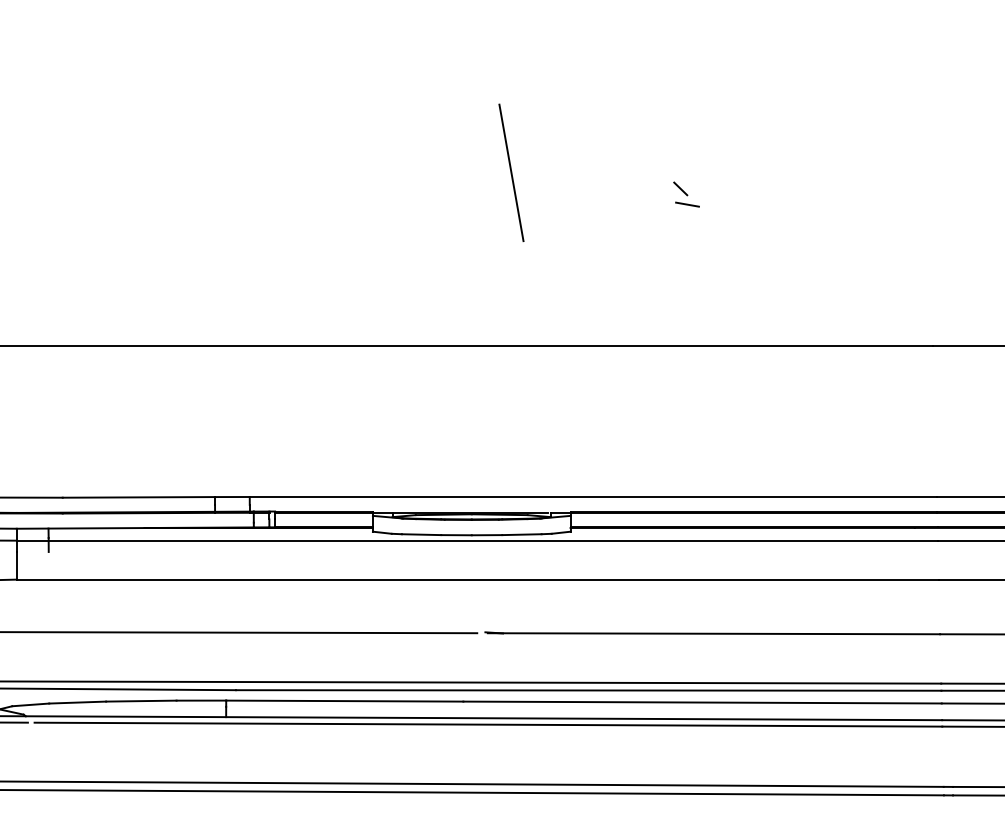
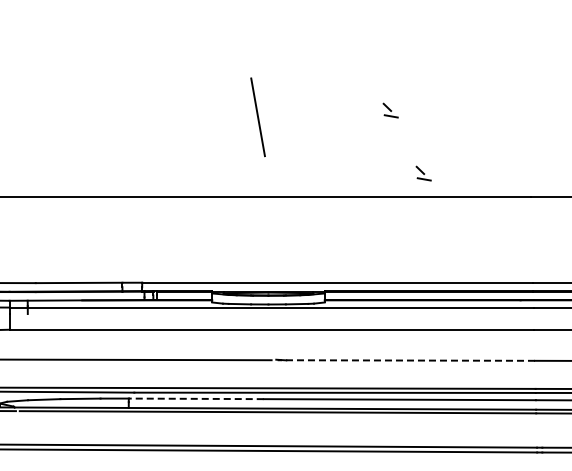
line: (510, 173) -> (257, 117), moved
part: (744, 305) -> (423, 173), added
line: (714, 633) -> (406, 360), solid -> dashed
line: (343, 700) -> (195, 398), solid -> dashed

